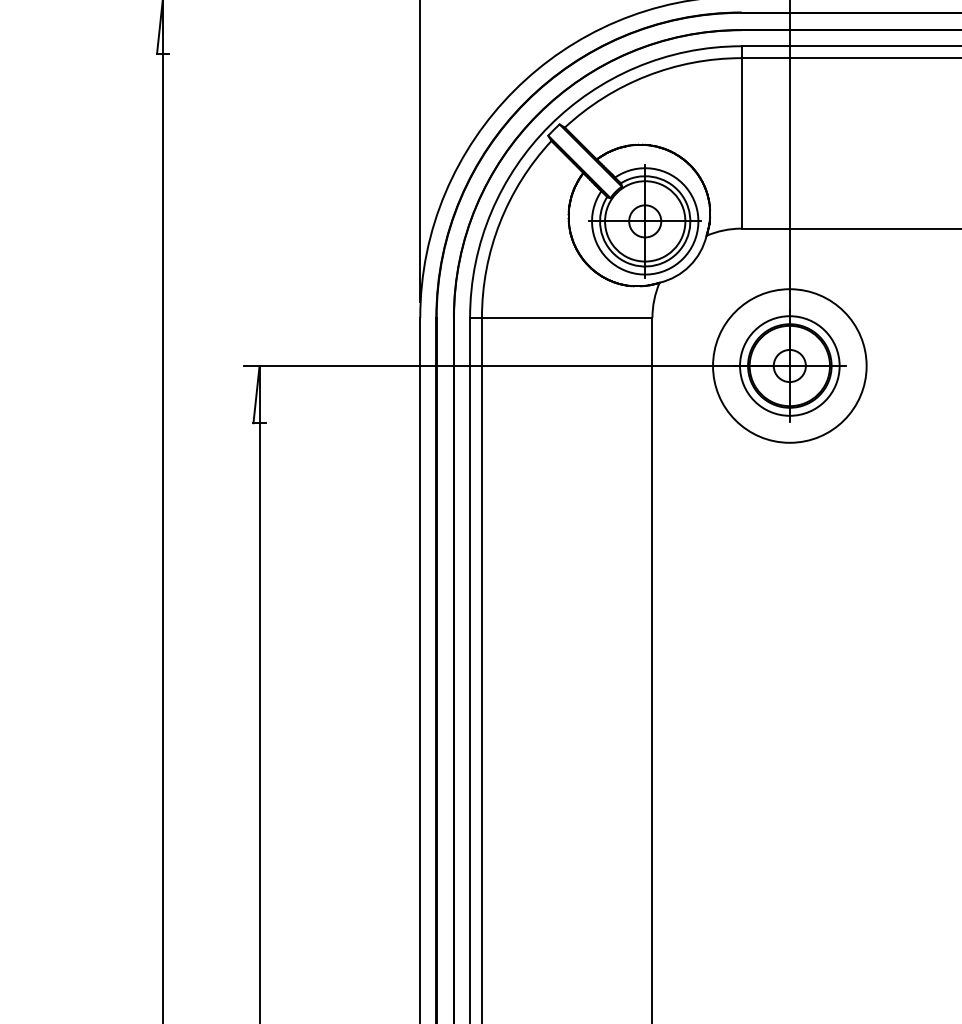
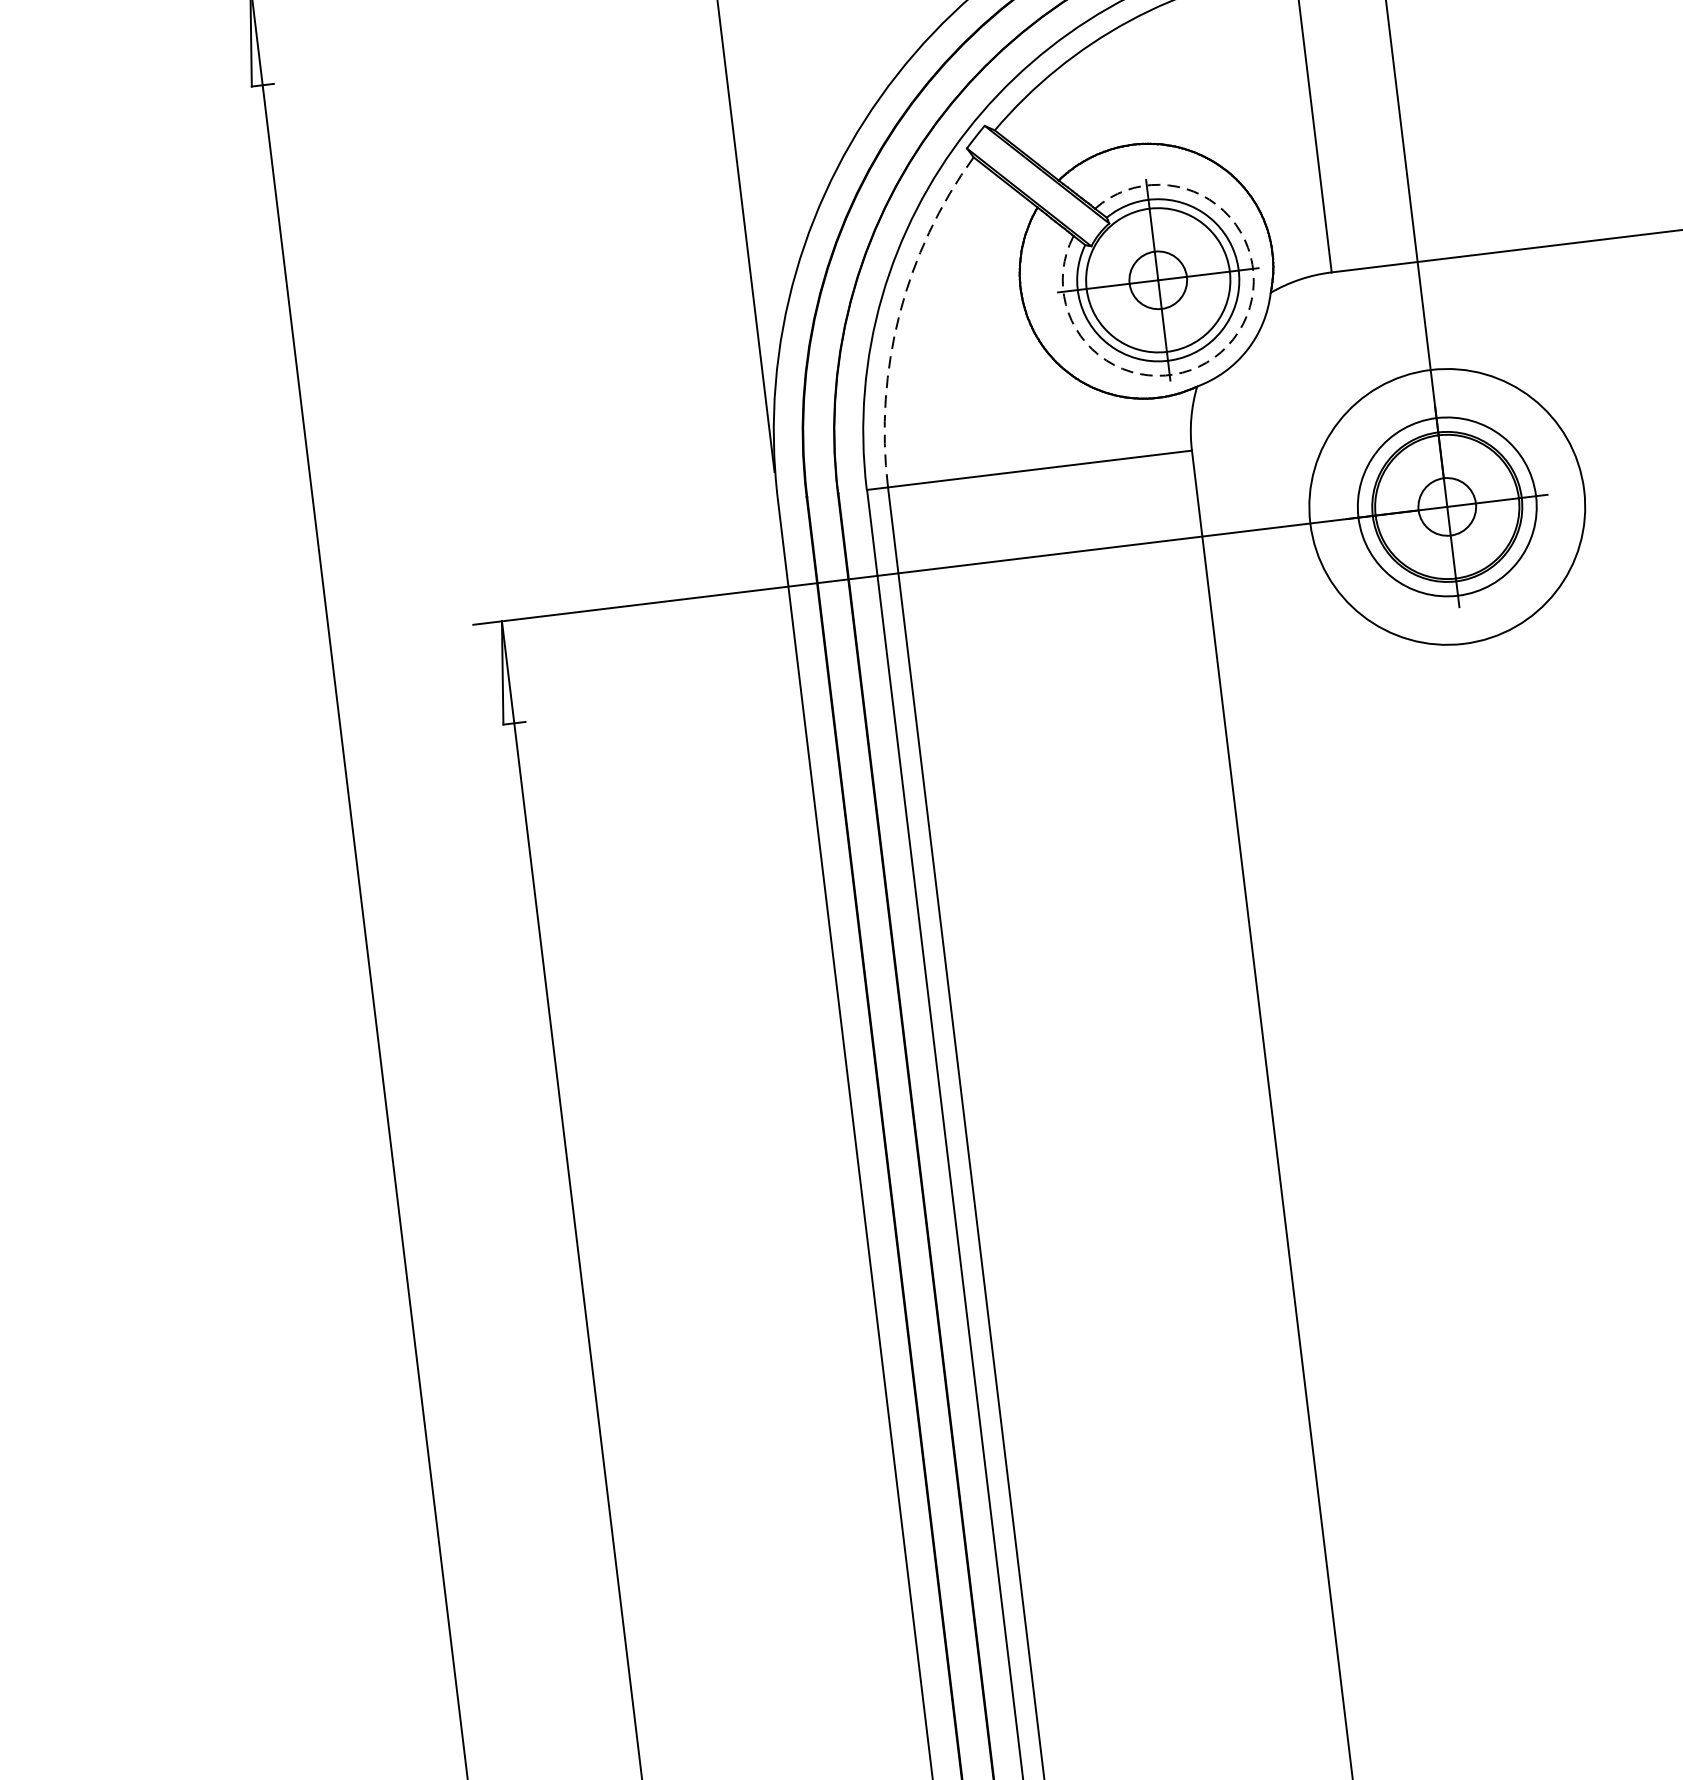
arc: (499, 222) -> (898, 313), solid -> dashed
arc: (682, 259) -> (1232, 340), solid -> dashed

